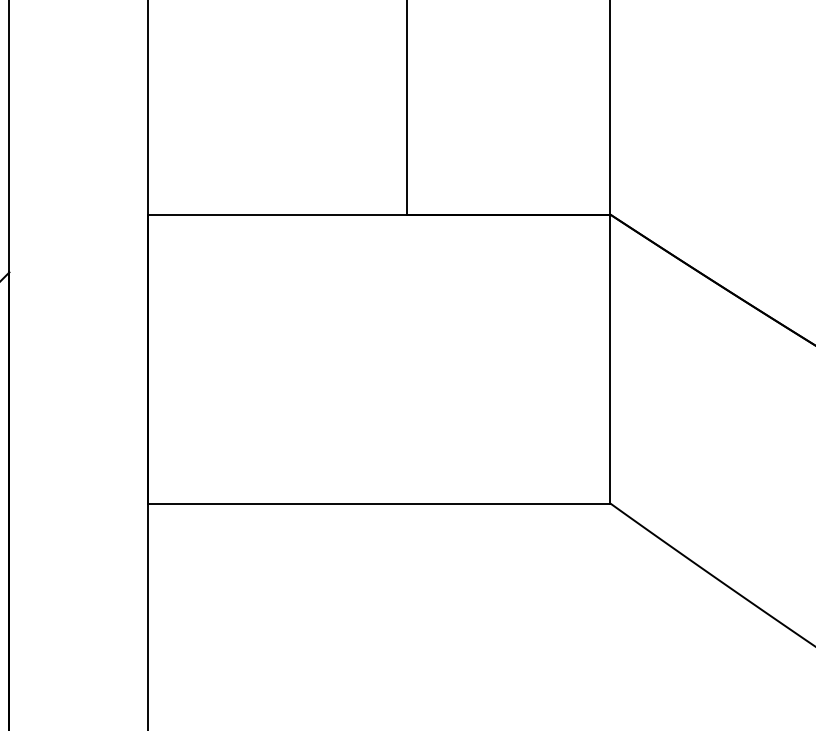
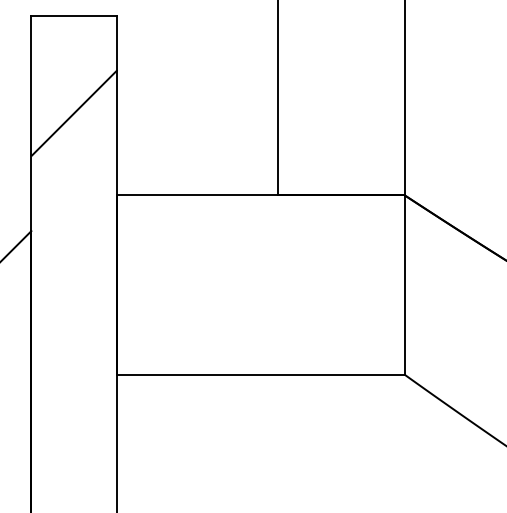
hatch: (78, 82) -> (74, 113), added

